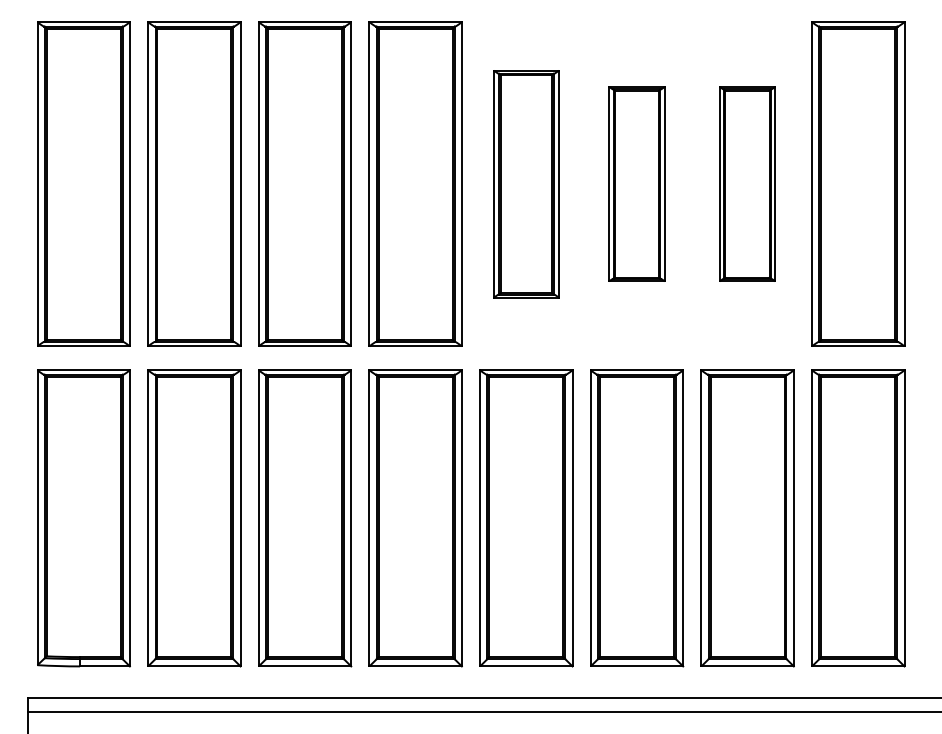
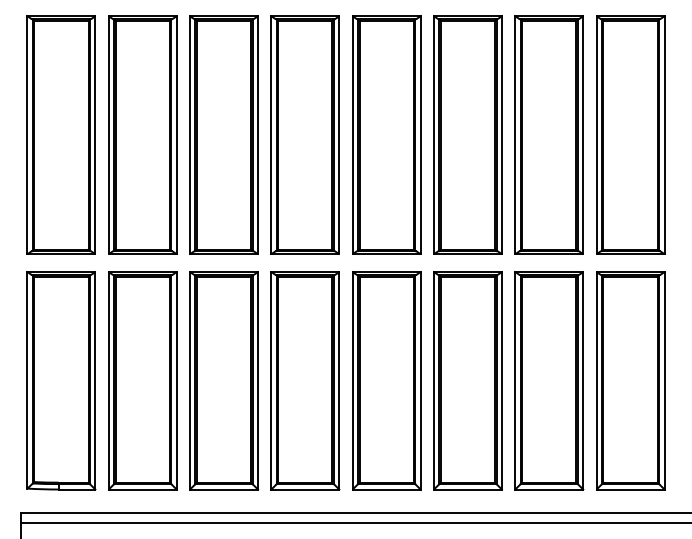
part: (526, 183) -> (386, 134), size x1.43
part: (636, 183) -> (467, 134), size x1.67
part: (746, 183) -> (548, 134), size x1.67

